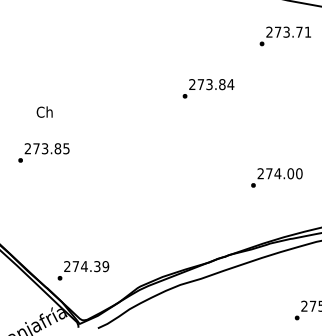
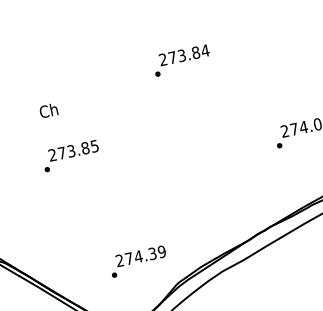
text: (208, 88) -> (181, 60), moved
text: (44, 111) -> (48, 110), moved
text: (43, 152) -> (70, 155), moved
text: (83, 270) -> (138, 261), moved

